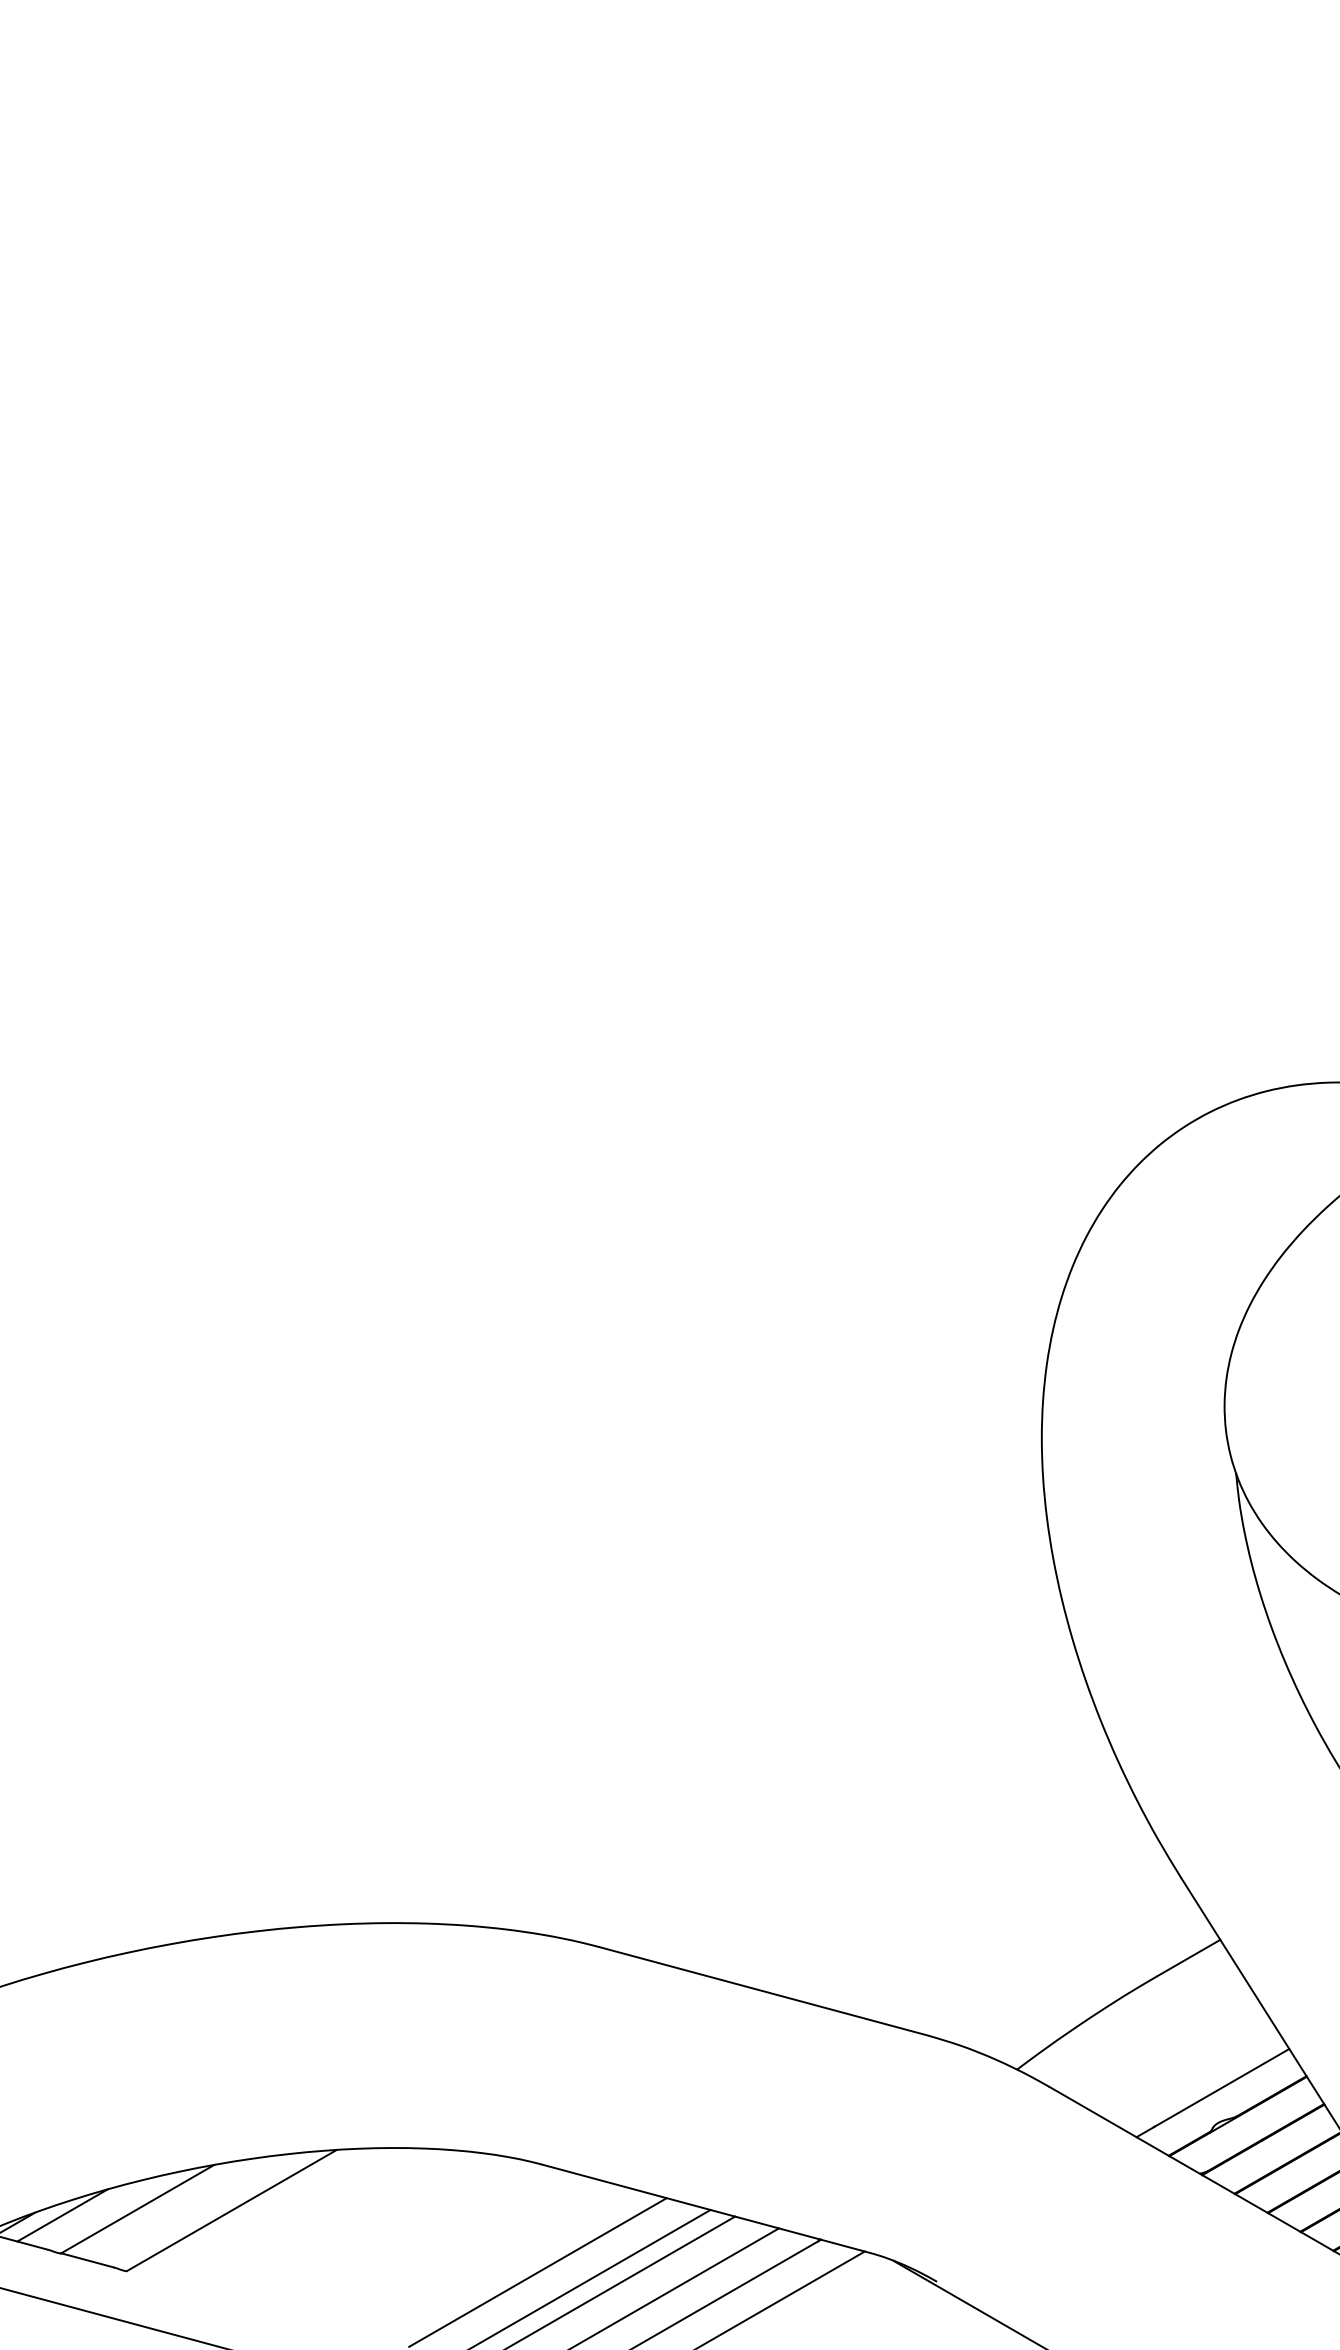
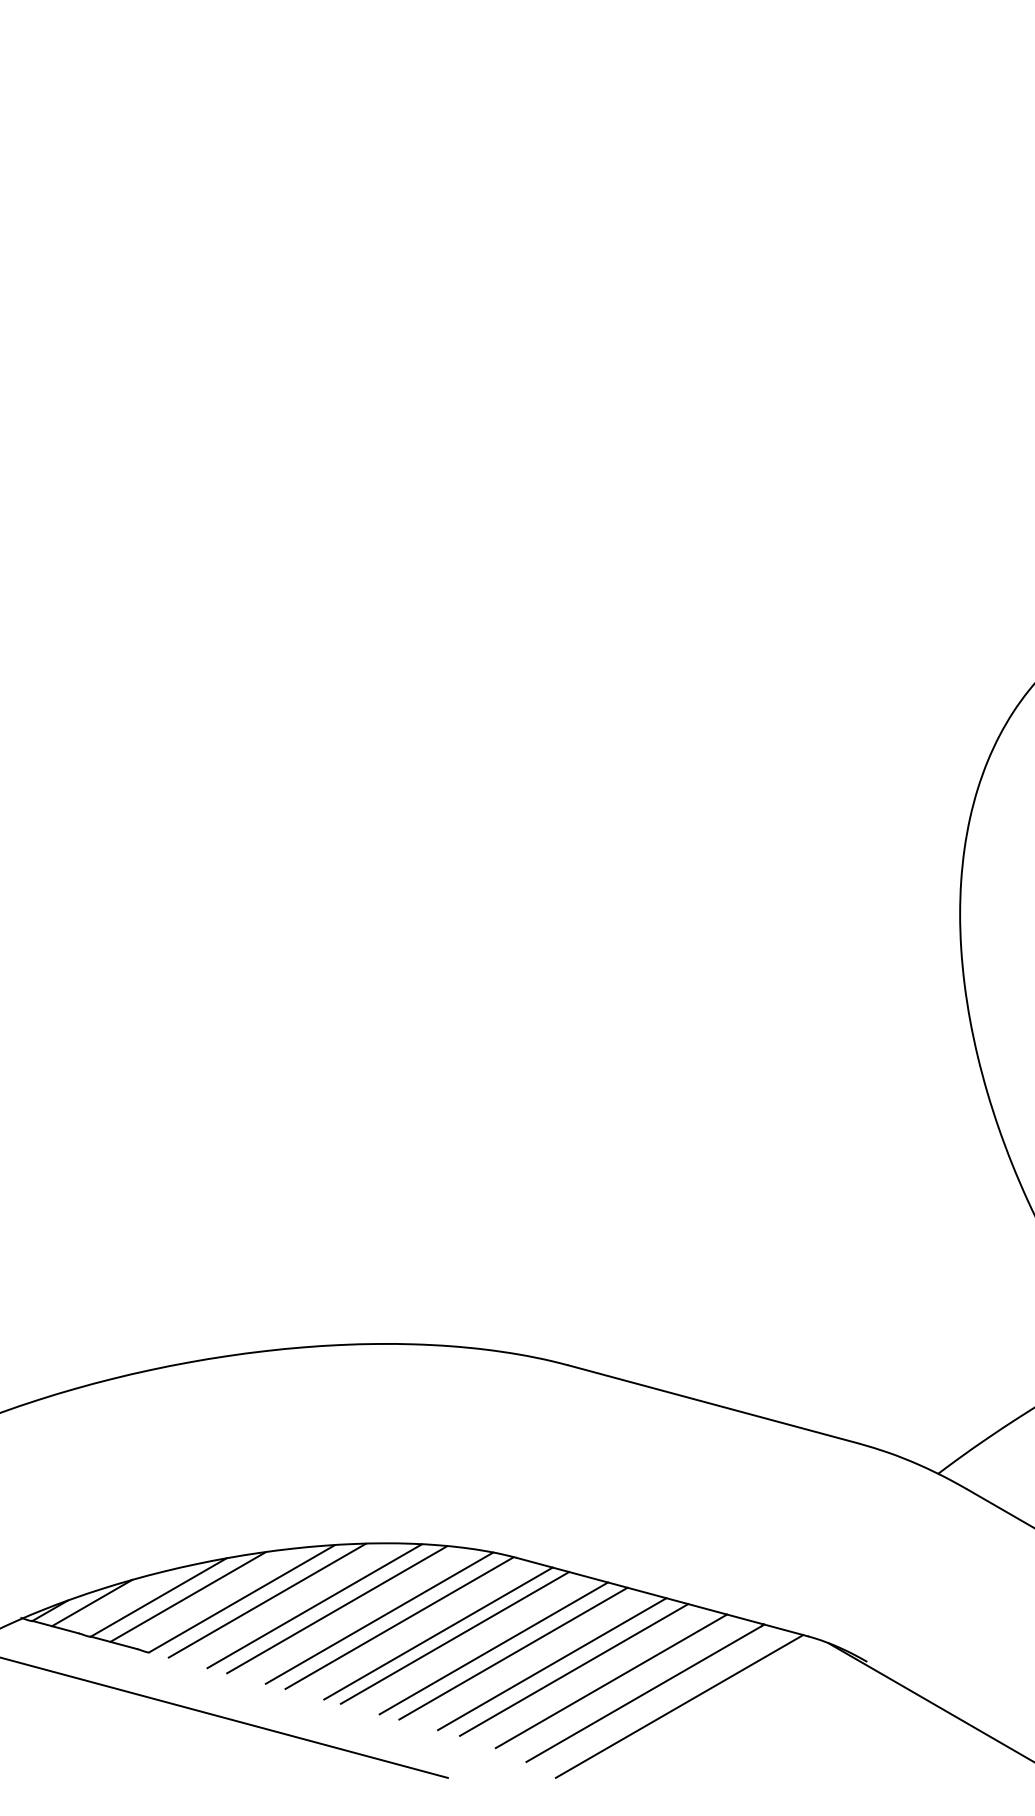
line: (170, 2208) -> (187, 1596), added
line: (260, 2212) -> (267, 1600), added
line: (313, 2218) -> (314, 1605), added
line: (338, 2222) -> (336, 1609), added
line: (386, 2232) -> (379, 1618), added
line: (409, 2237) -> (399, 1622), added
line: (453, 2249) -> (438, 1633), added
line: (471, 2254) -> (454, 1637), added
line: (515, 2266) -> (493, 1648), added

